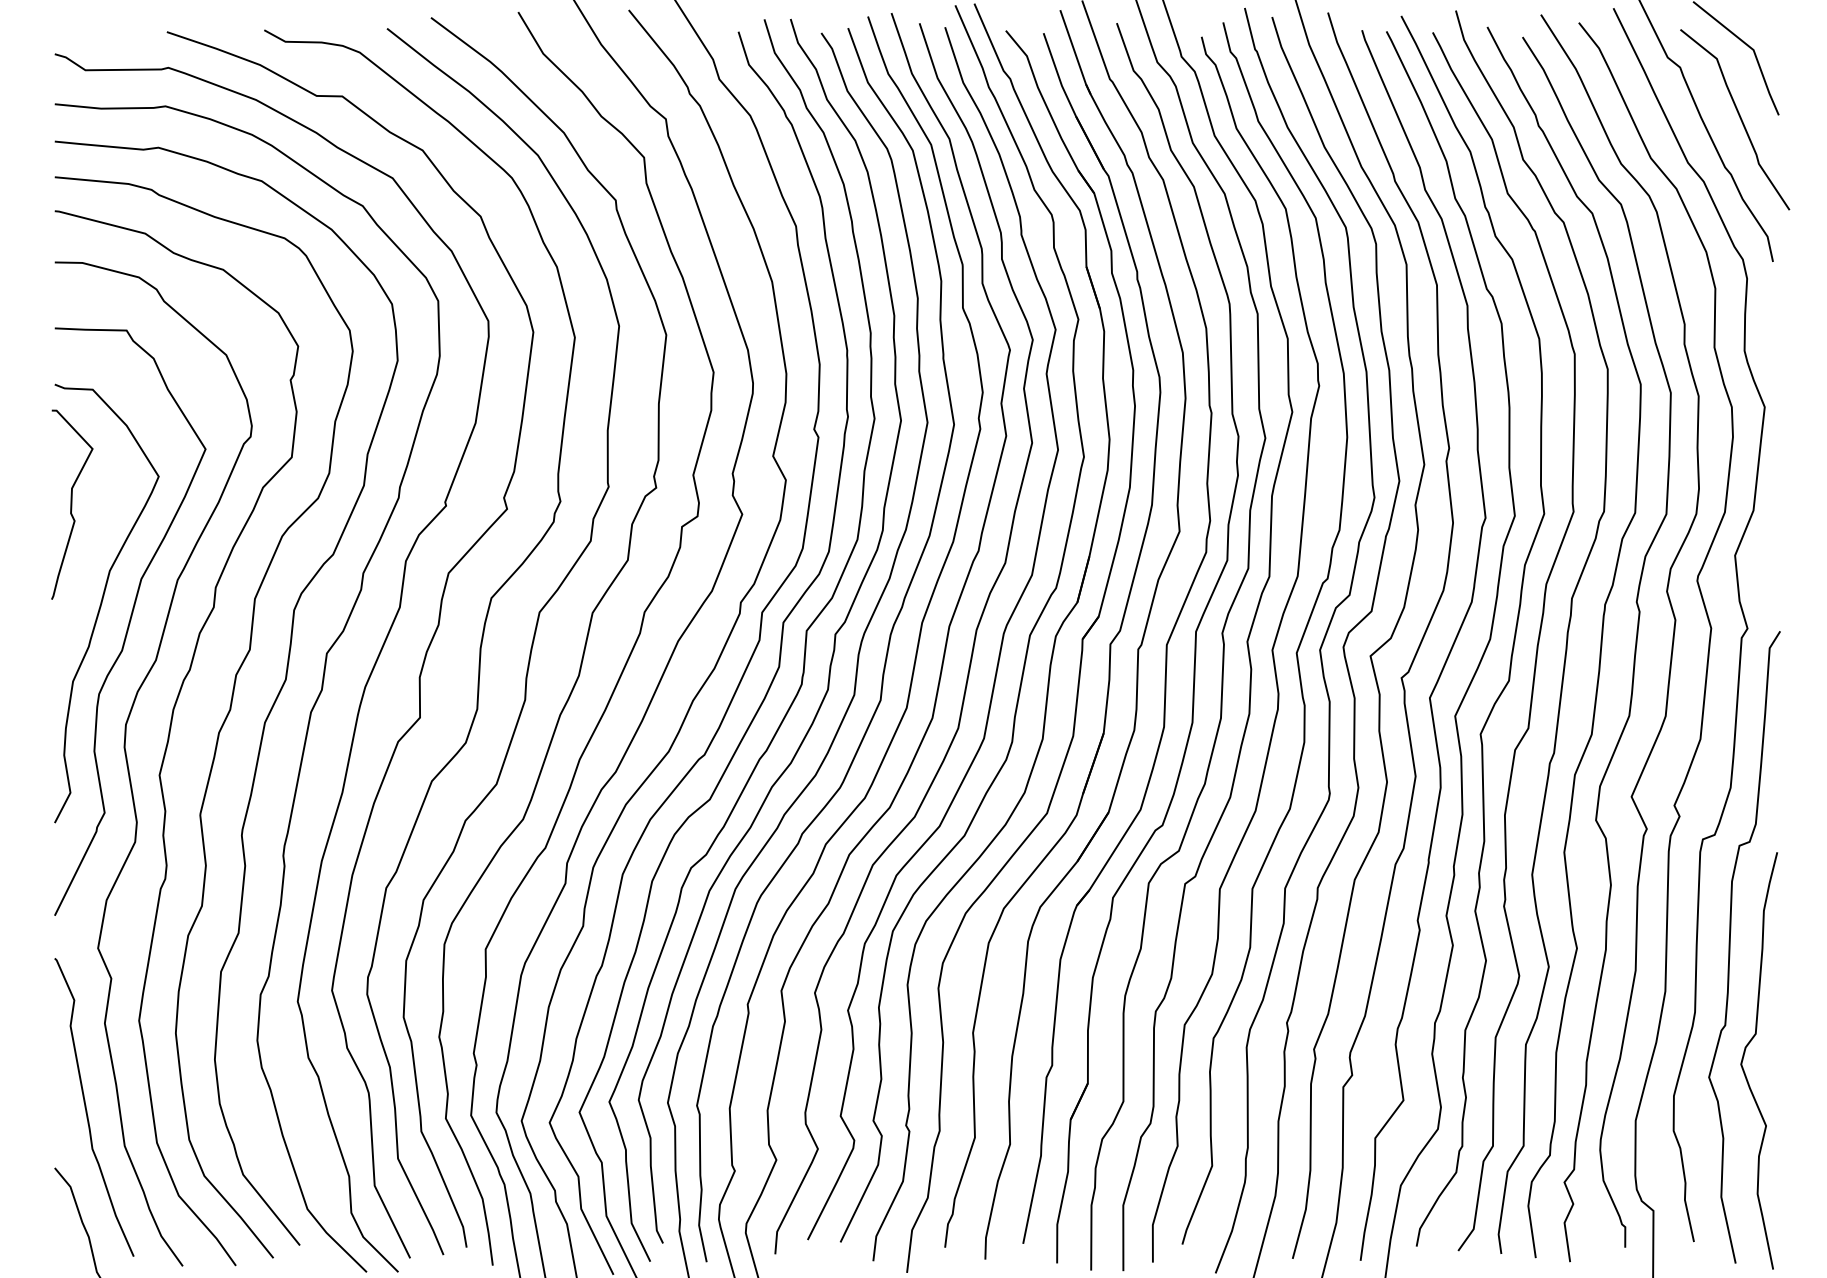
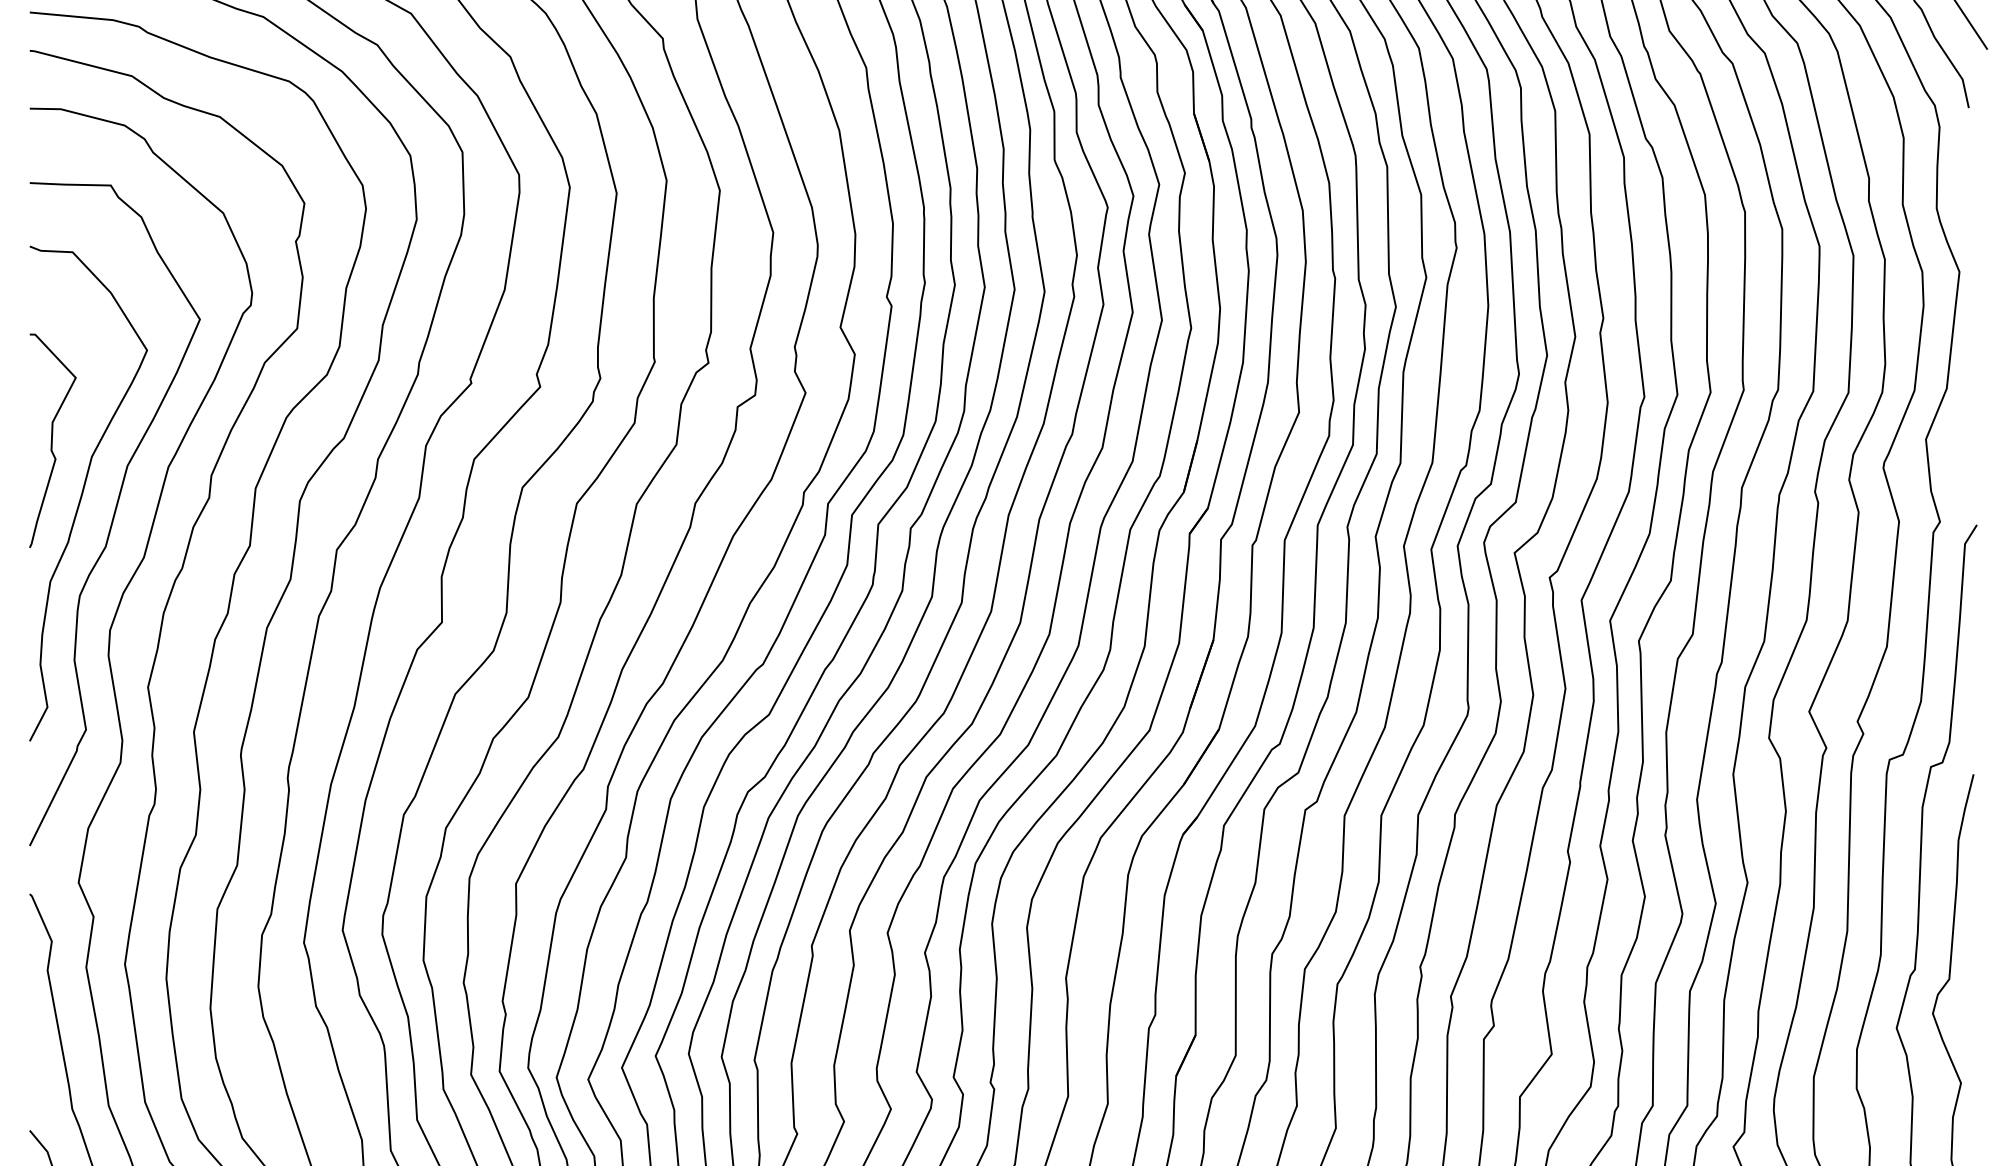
curve: (72, 504) -> (53, 440), moved

